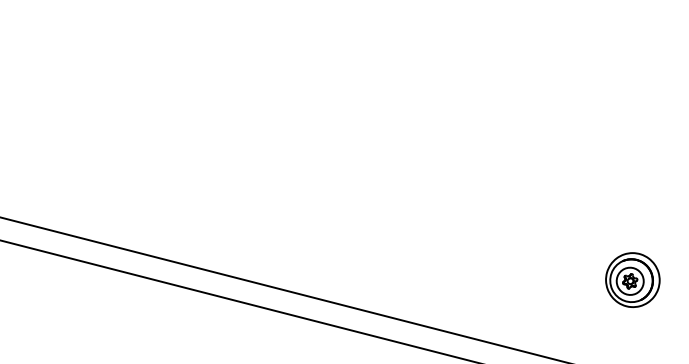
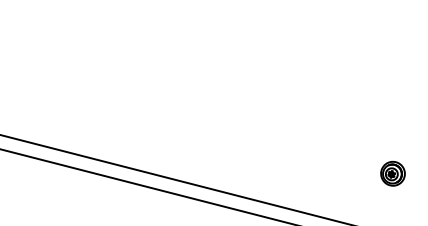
part: (632, 279) -> (392, 173), size x0.71

